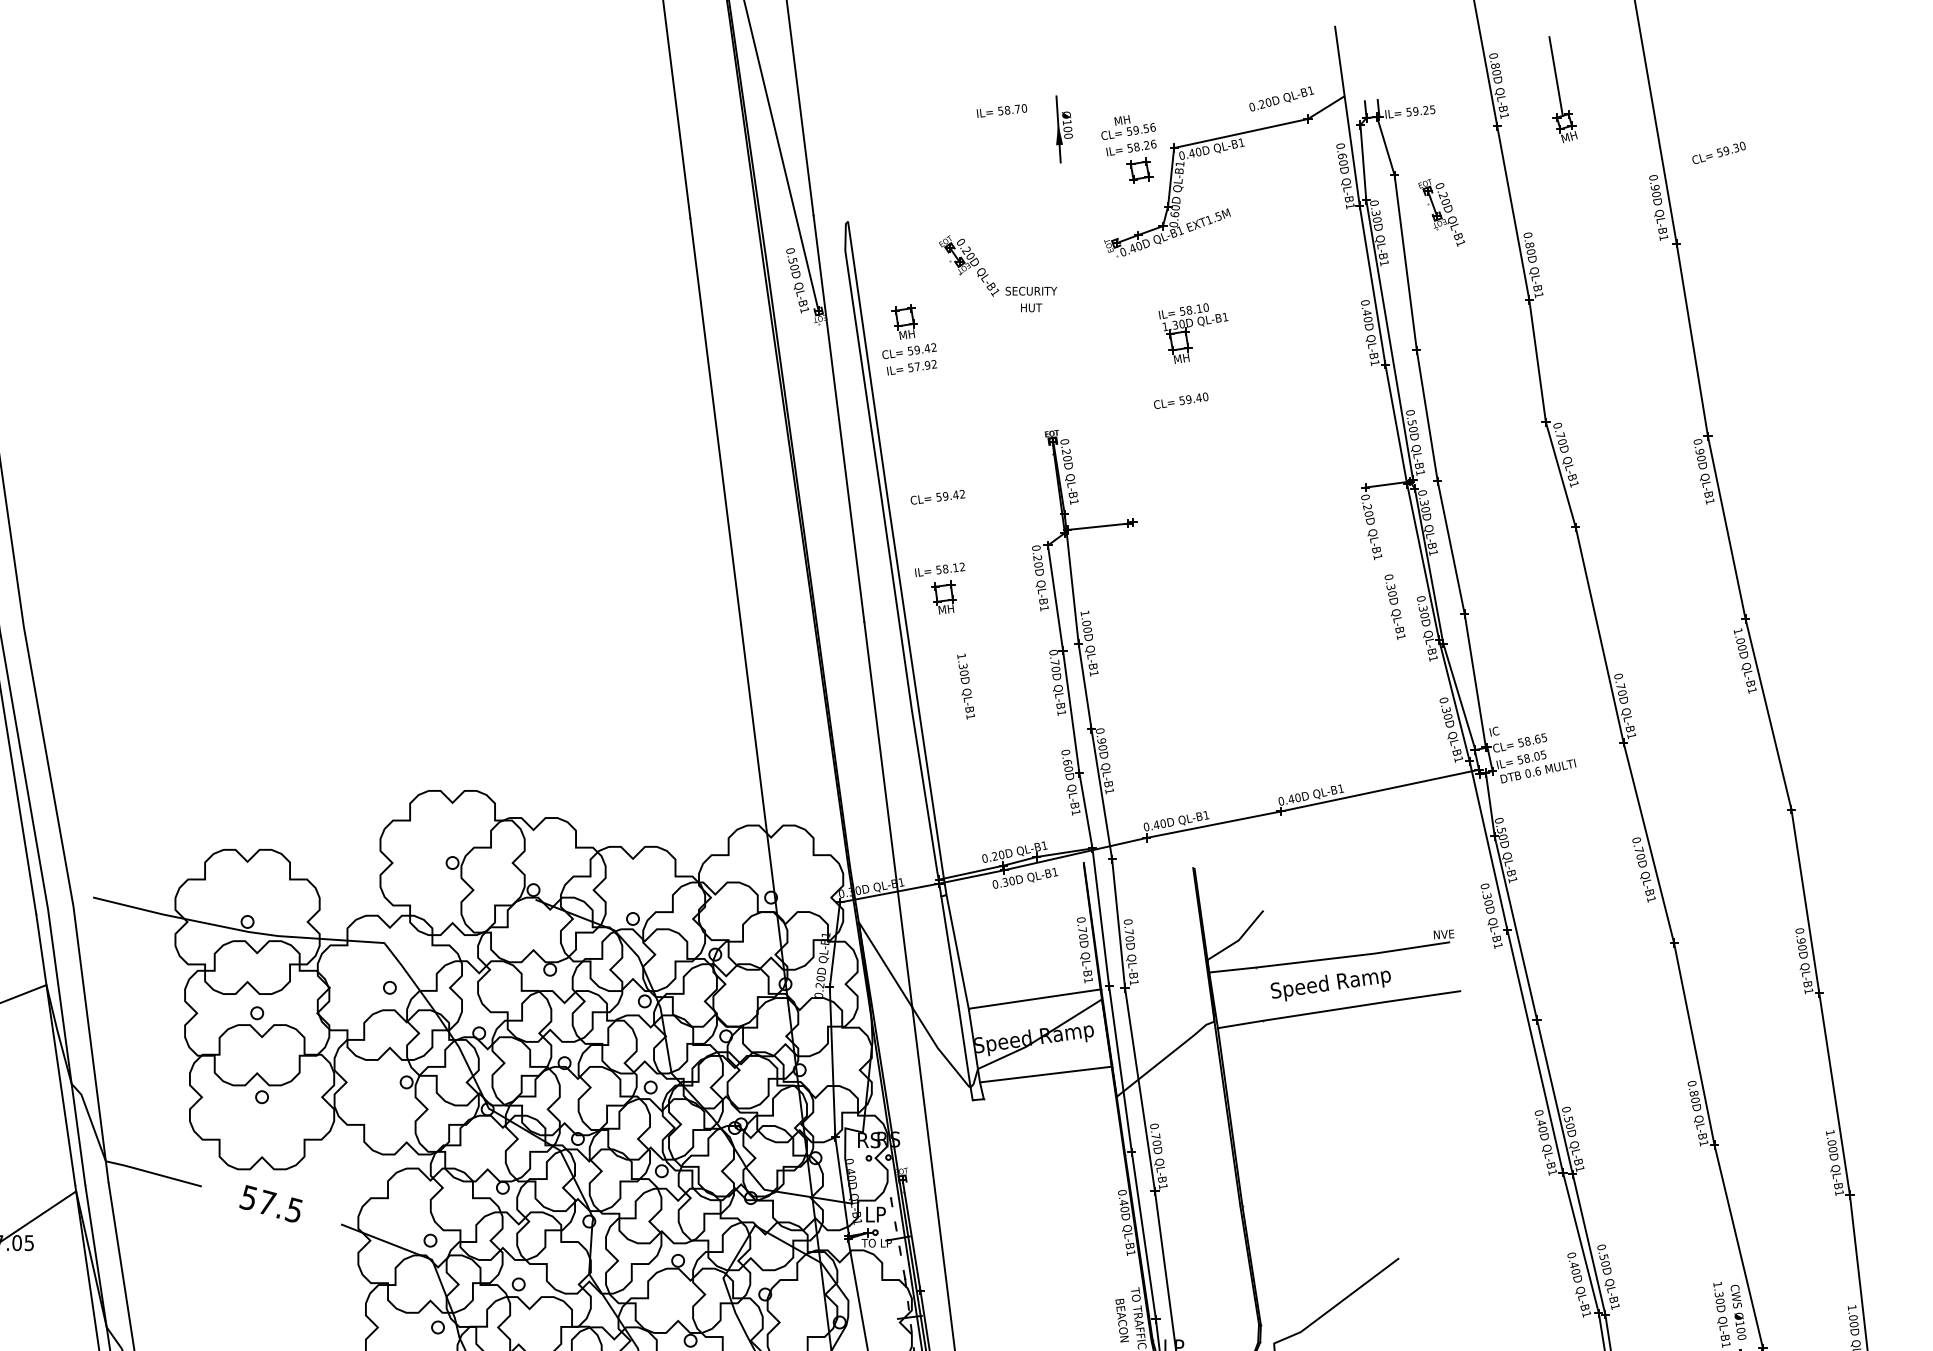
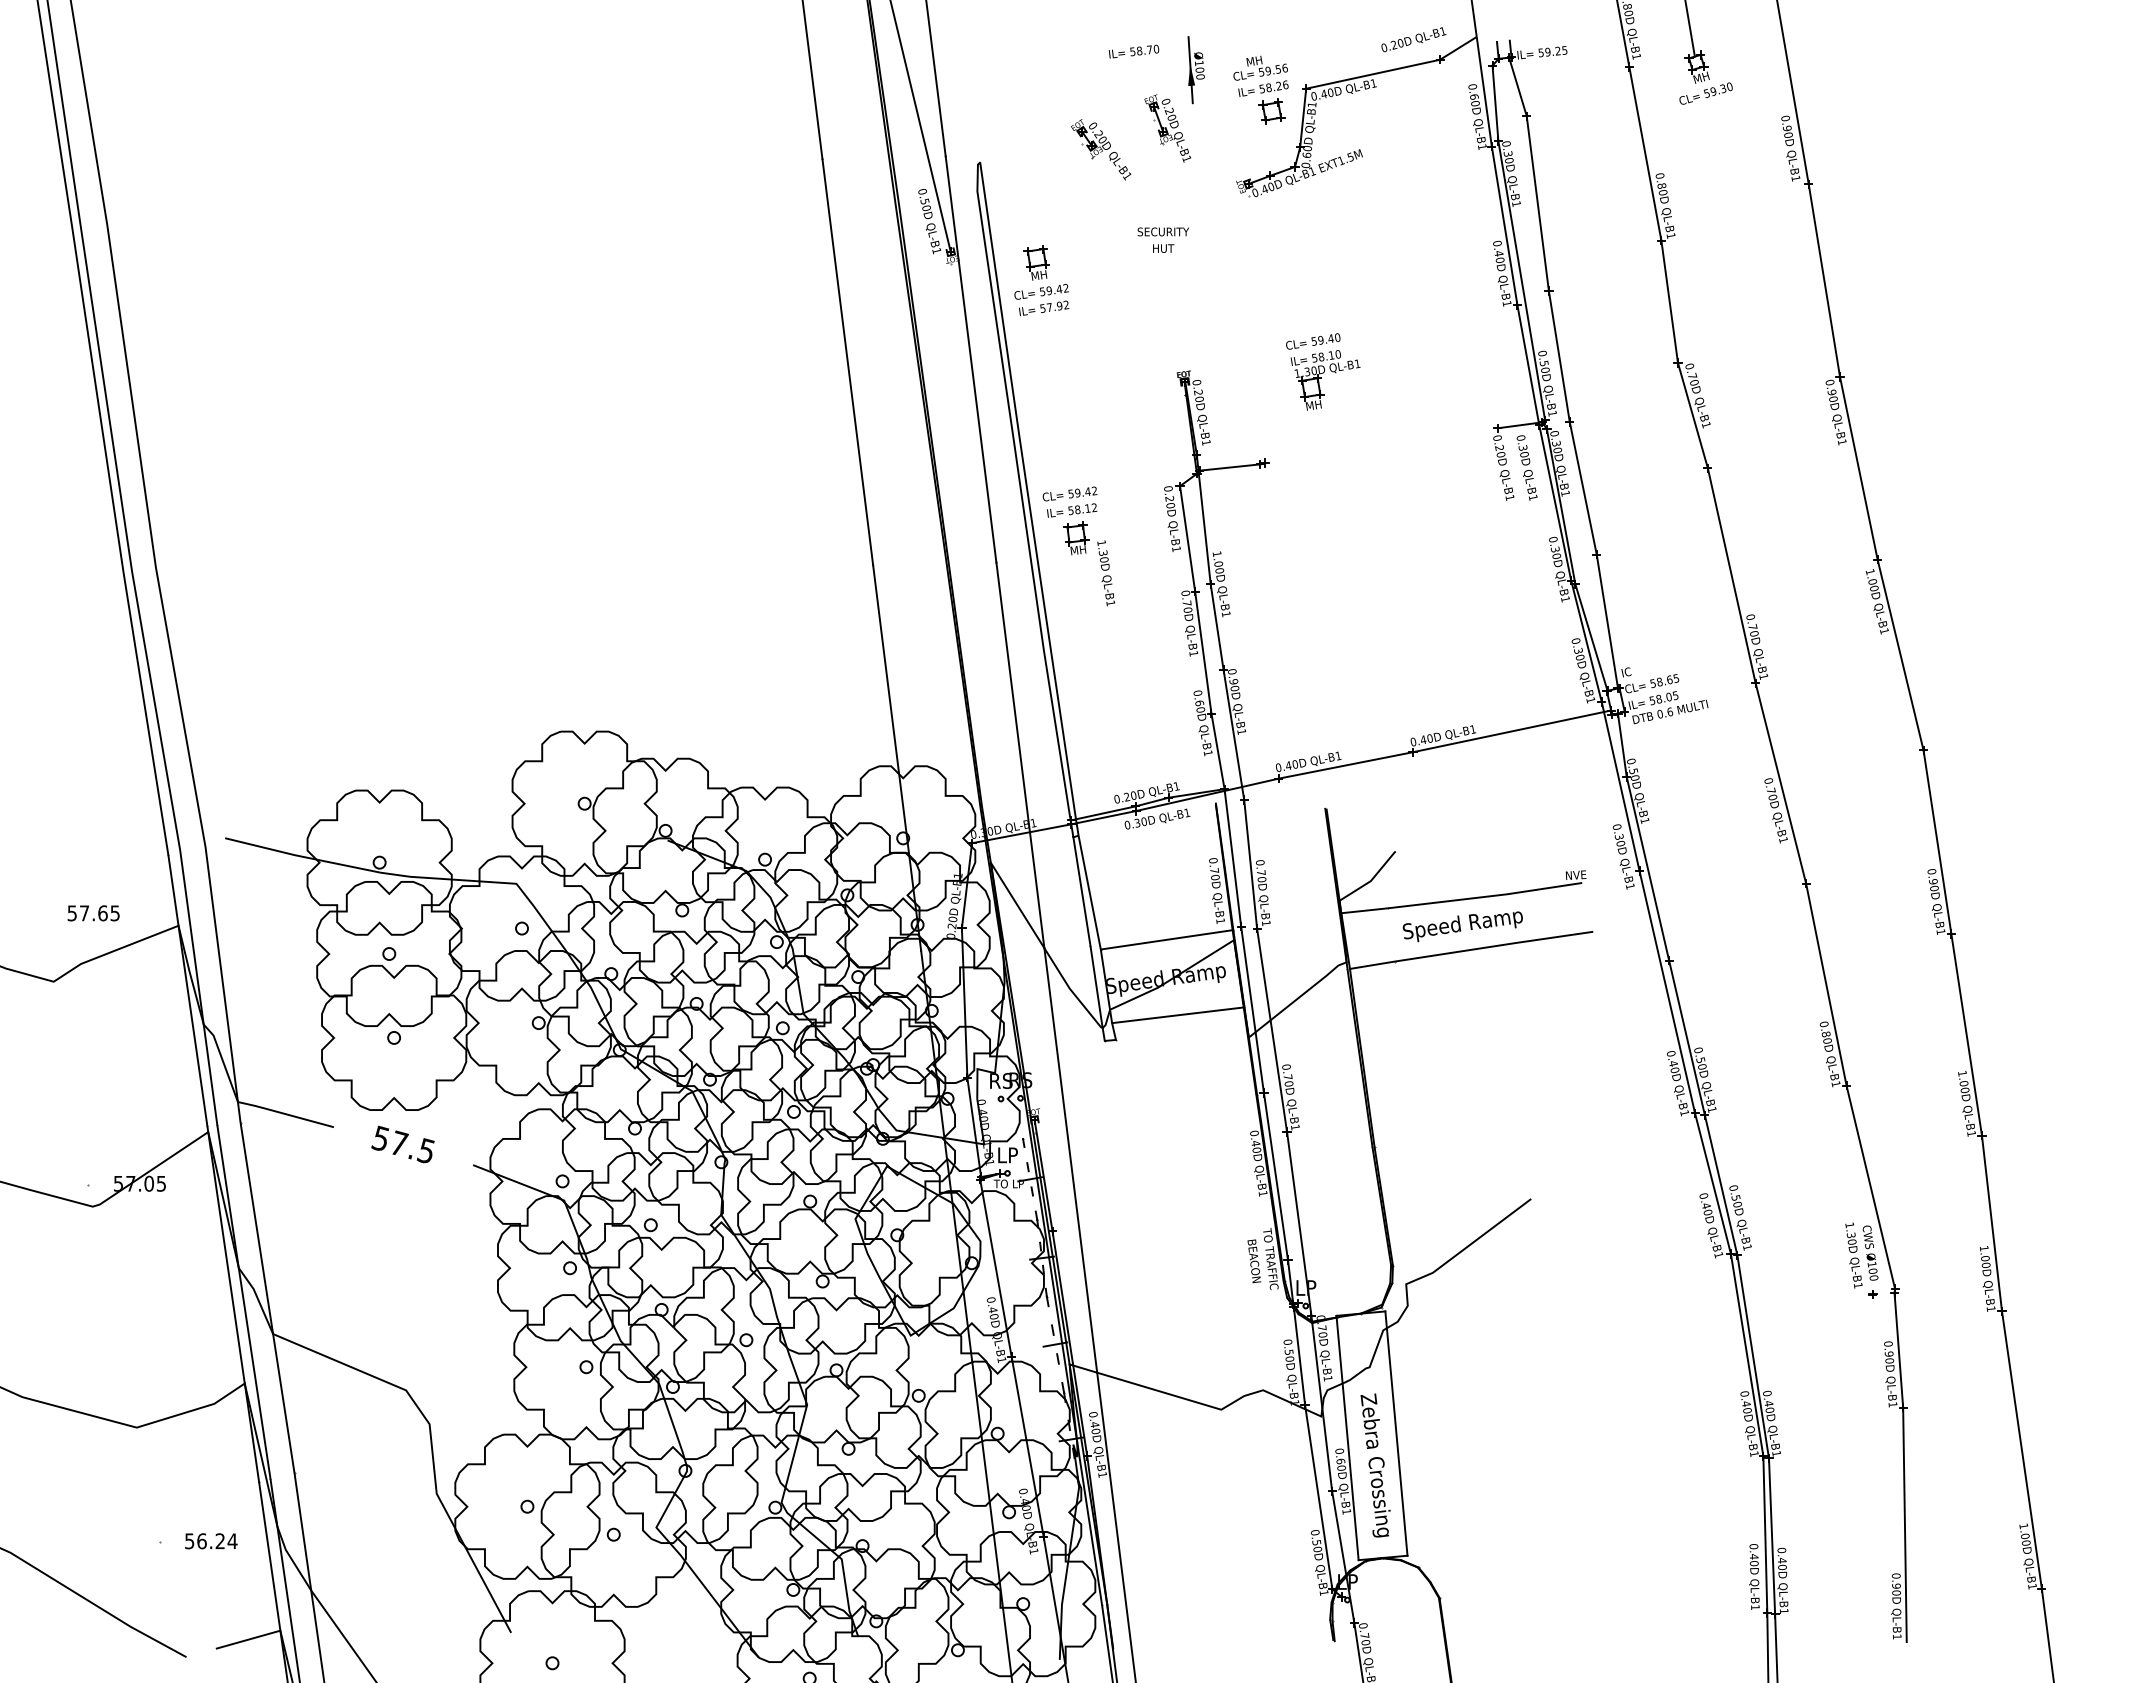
text: (1718, 152) -> (1705, 93), moved
part: (1441, 212) -> (1167, 128), moved
part: (969, 265) -> (1101, 149), moved
part: (1193, 333) -> (1325, 380), moved
text: (937, 496) -> (1069, 493), moved
text: (1394, 606) -> (1526, 467), moved
text: (965, 686) -> (1105, 573), moved

